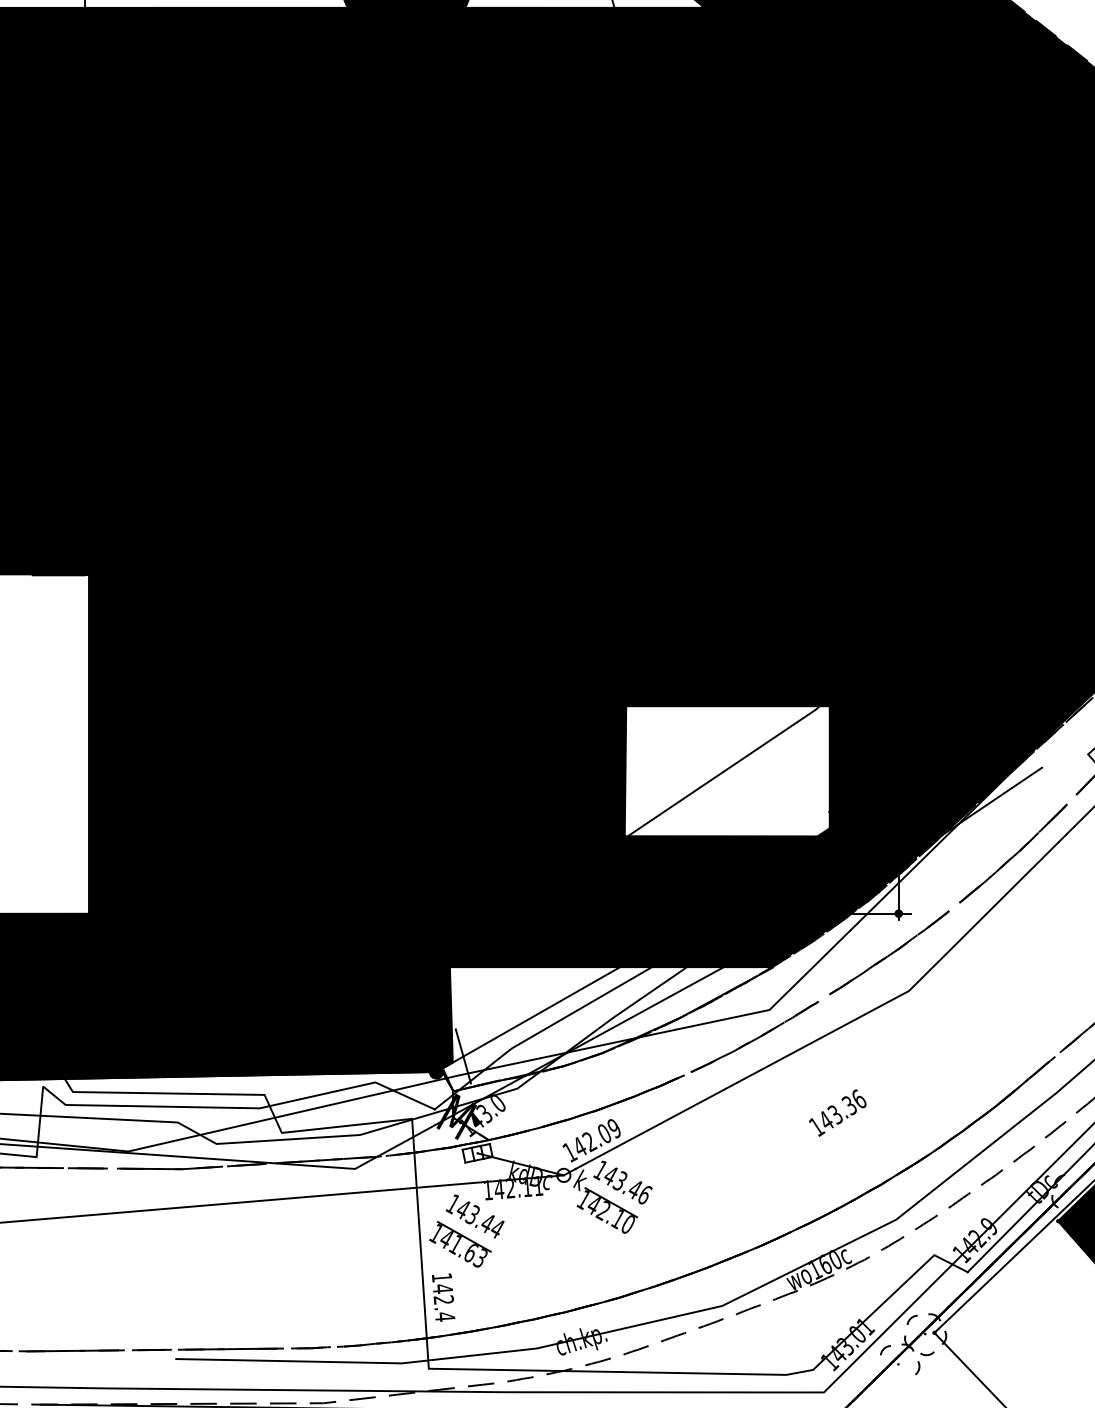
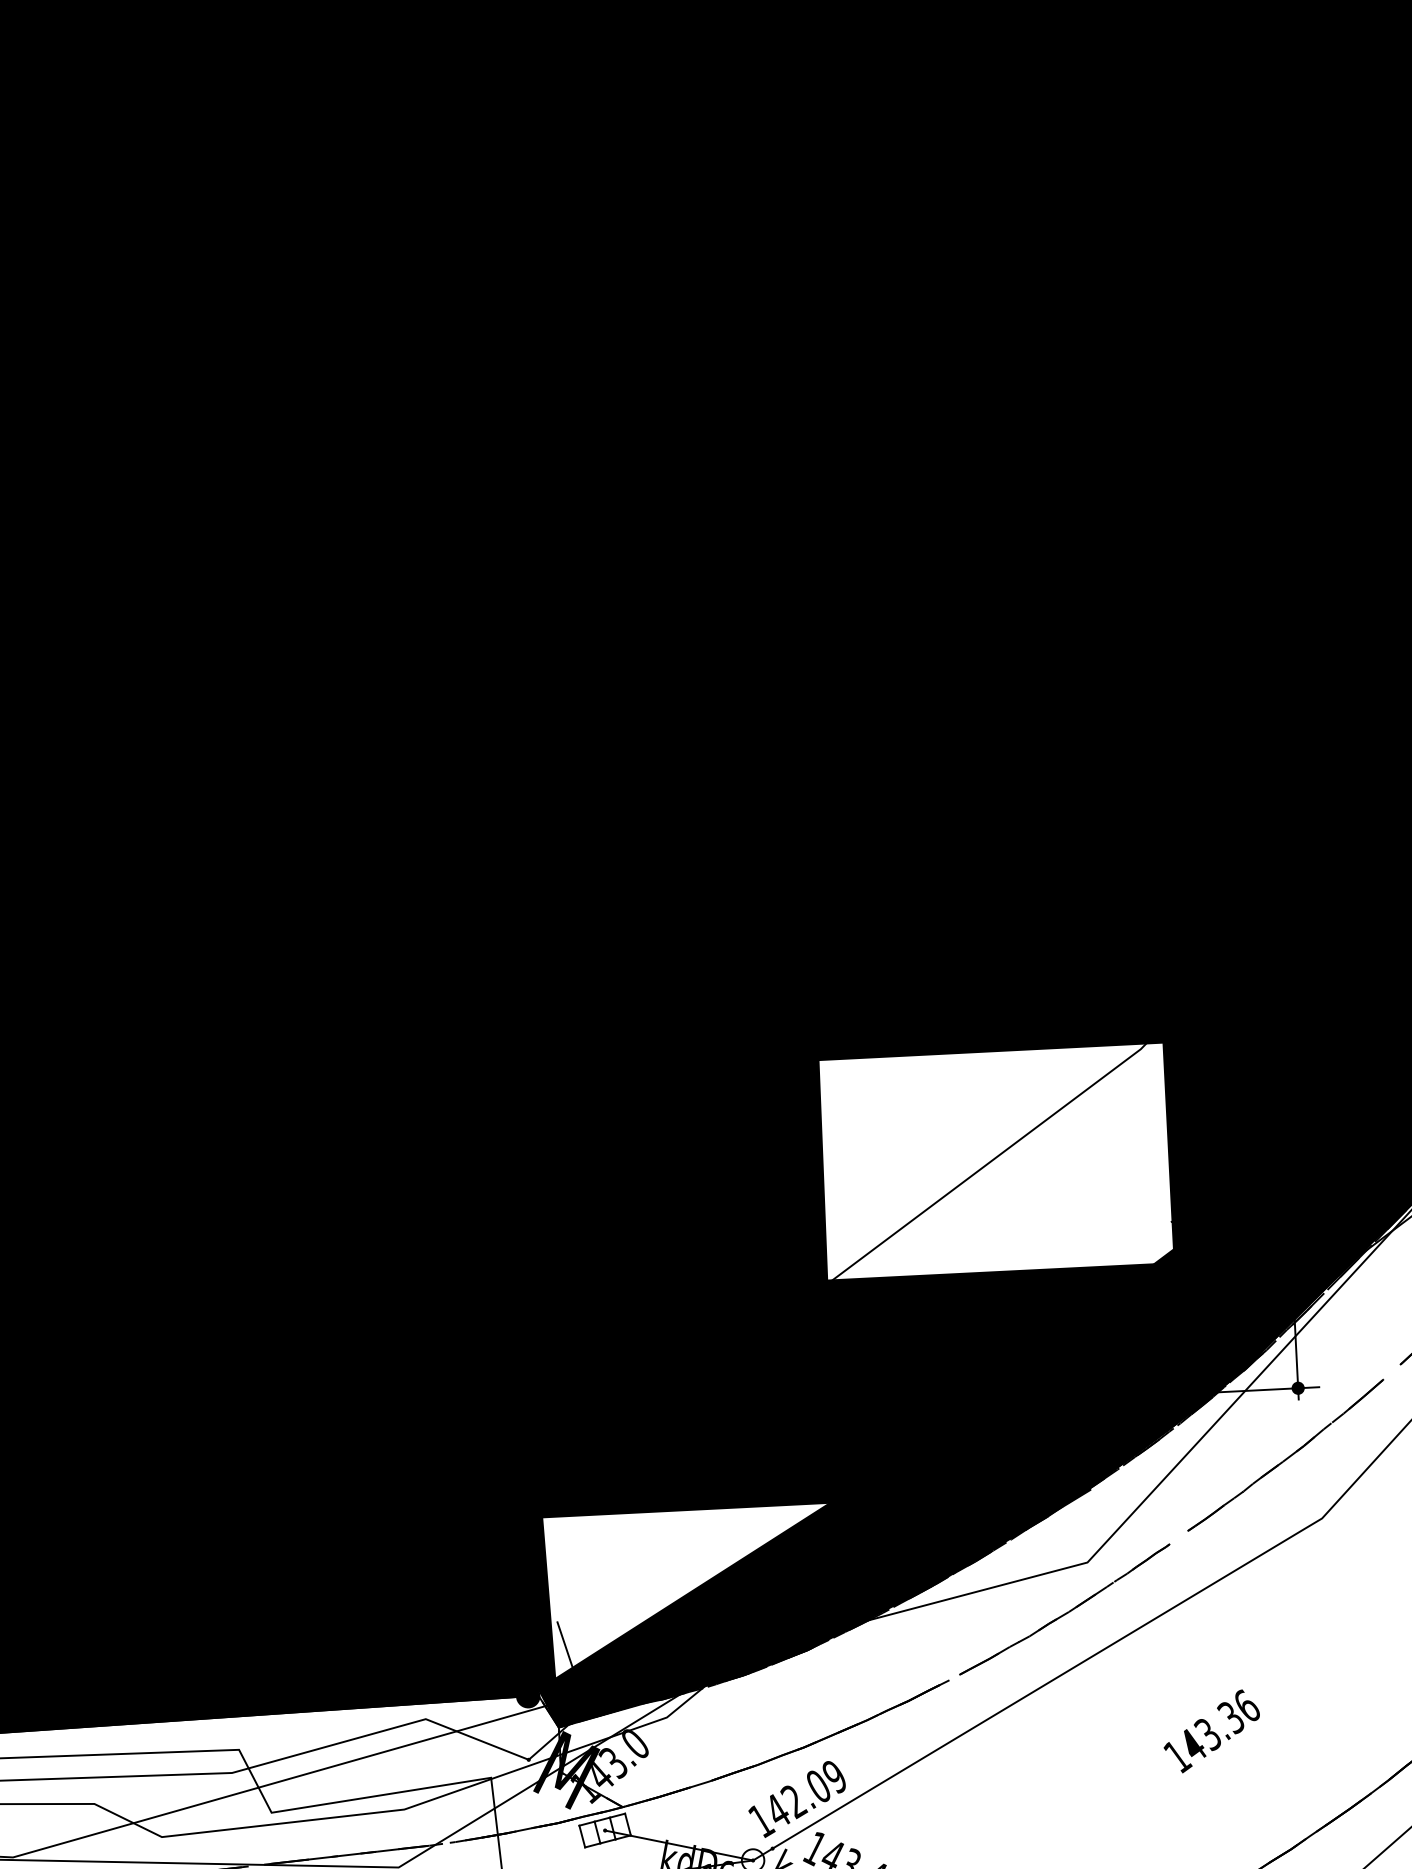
fill: (607, 1029) -> (814, 1609), added

